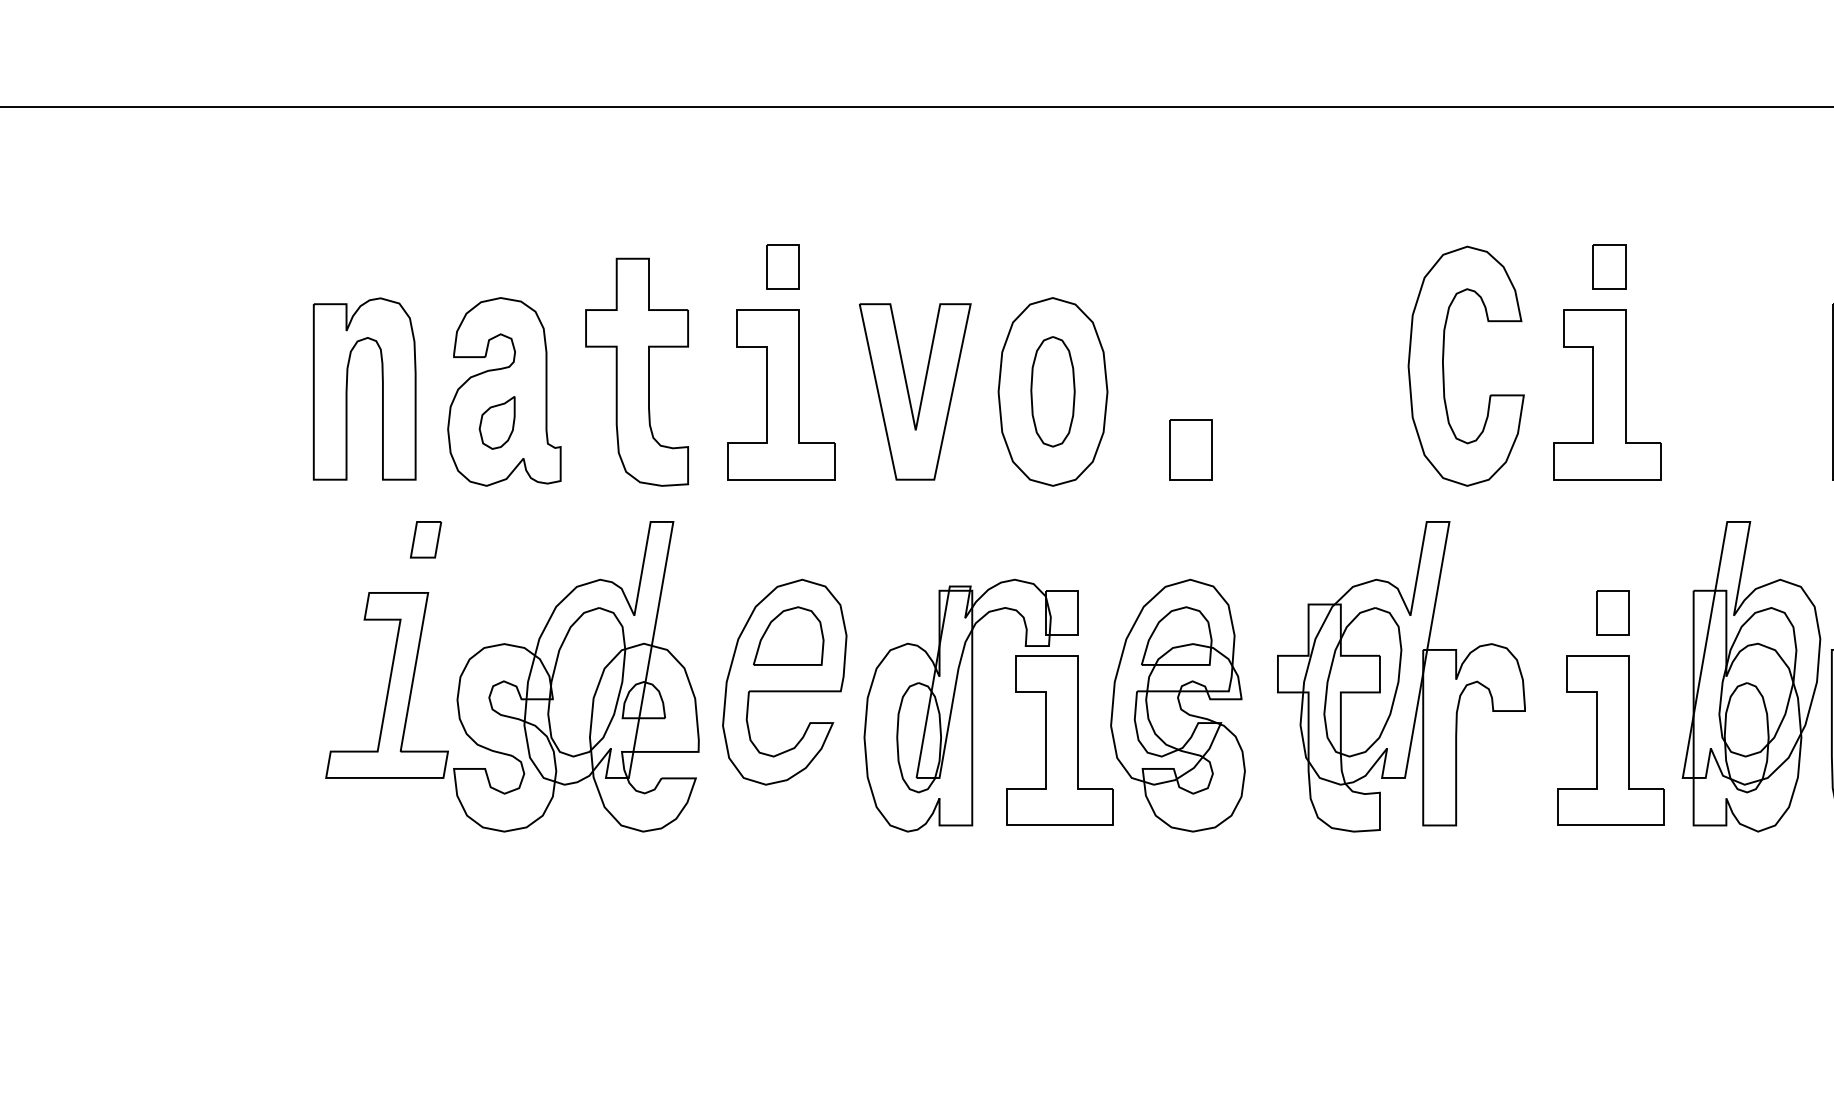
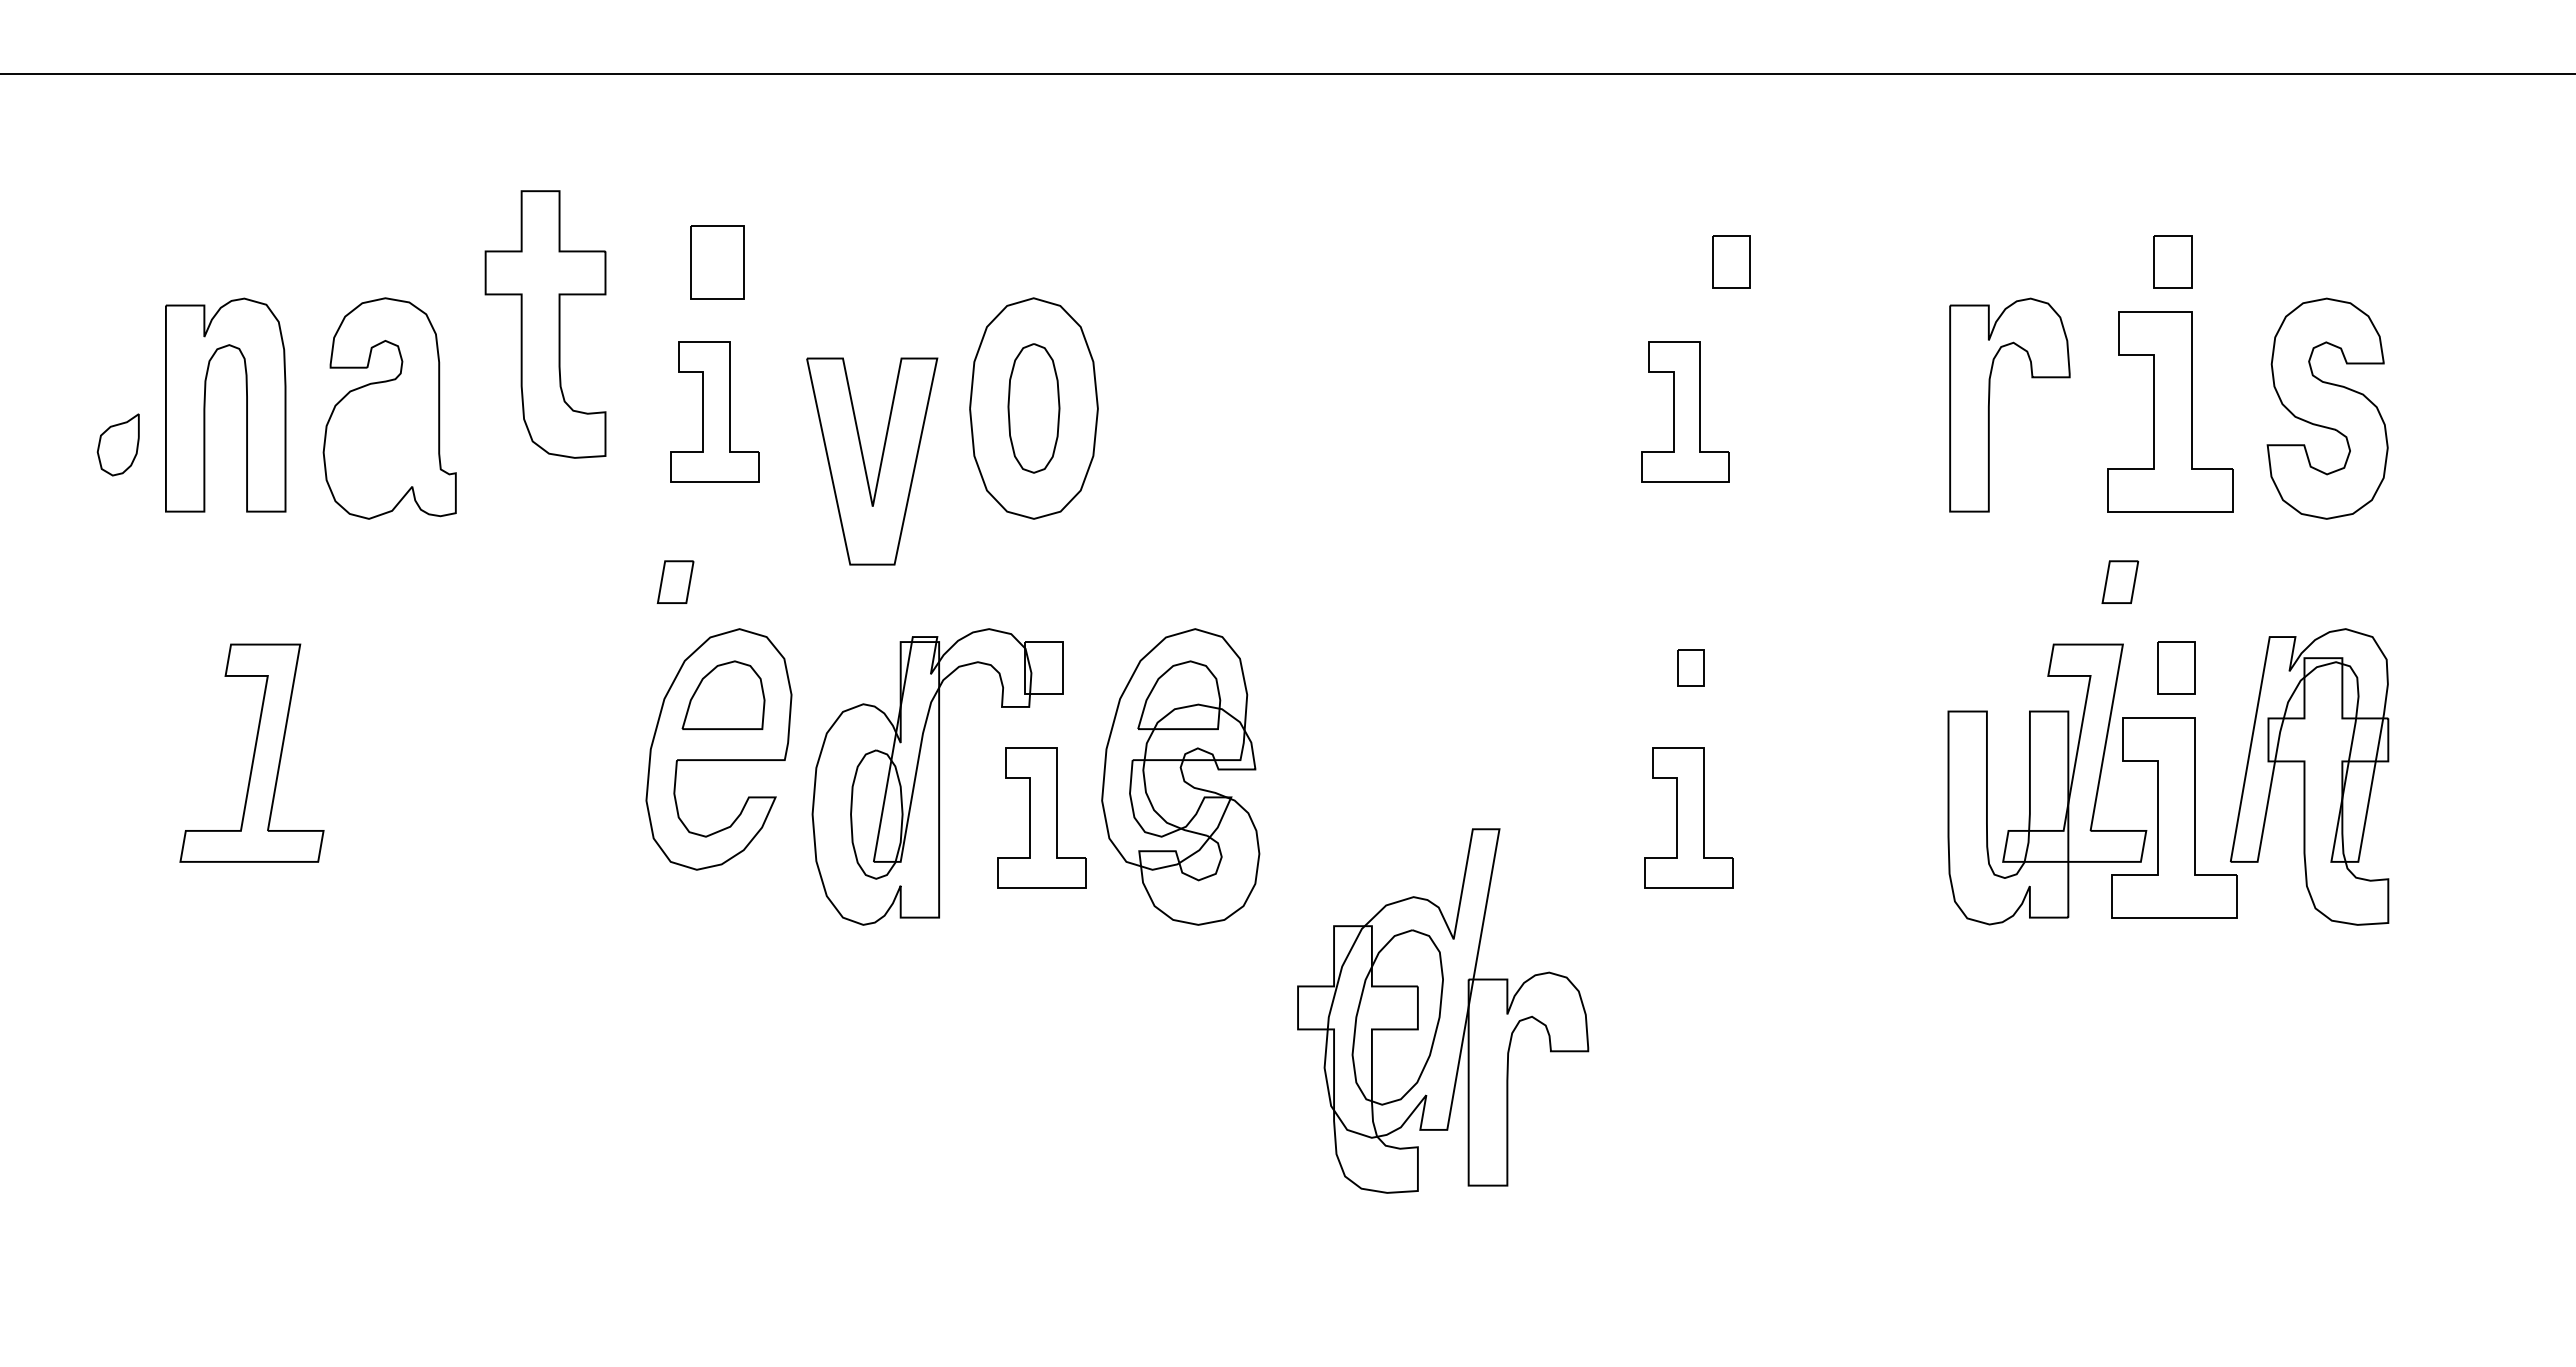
part: (782, 266) -> (716, 261), size x1.4
part: (1609, 266) -> (1731, 261), moved
part: (1444, 370) -> (1493, 383), removed
part: (637, 372) -> (545, 324), moved
part: (780, 394) -> (714, 411), size x0.7
part: (909, 394) -> (865, 464), moved
part: (1607, 394) -> (1685, 411), size x0.7
part: (496, 422) -> (117, 444), moved
part: (1190, 449) -> (1195, 476), removed
part: (425, 539) -> (675, 581), moved
part: (1612, 612) -> (1690, 667), size x0.7
part: (575, 676) -> (473, 742), removed
part: (1401, 676) -> (1443, 1010), moved
part: (1750, 676) -> (1853, 742), removed
part: (1059, 740) -> (1041, 817), size x0.7
part: (1610, 740) -> (1688, 817), size x0.7

